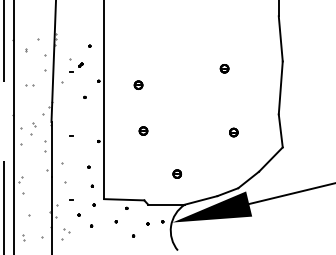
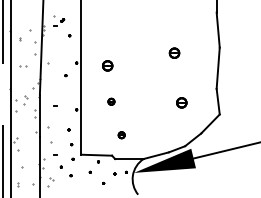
part: (76, 65) -> (59, 20), moved
part: (224, 68) -> (174, 53), size x1.6
part: (138, 85) -> (107, 66), size x1.6
part: (233, 132) -> (181, 102), size x1.6
part: (177, 174) -> (121, 135), moved

